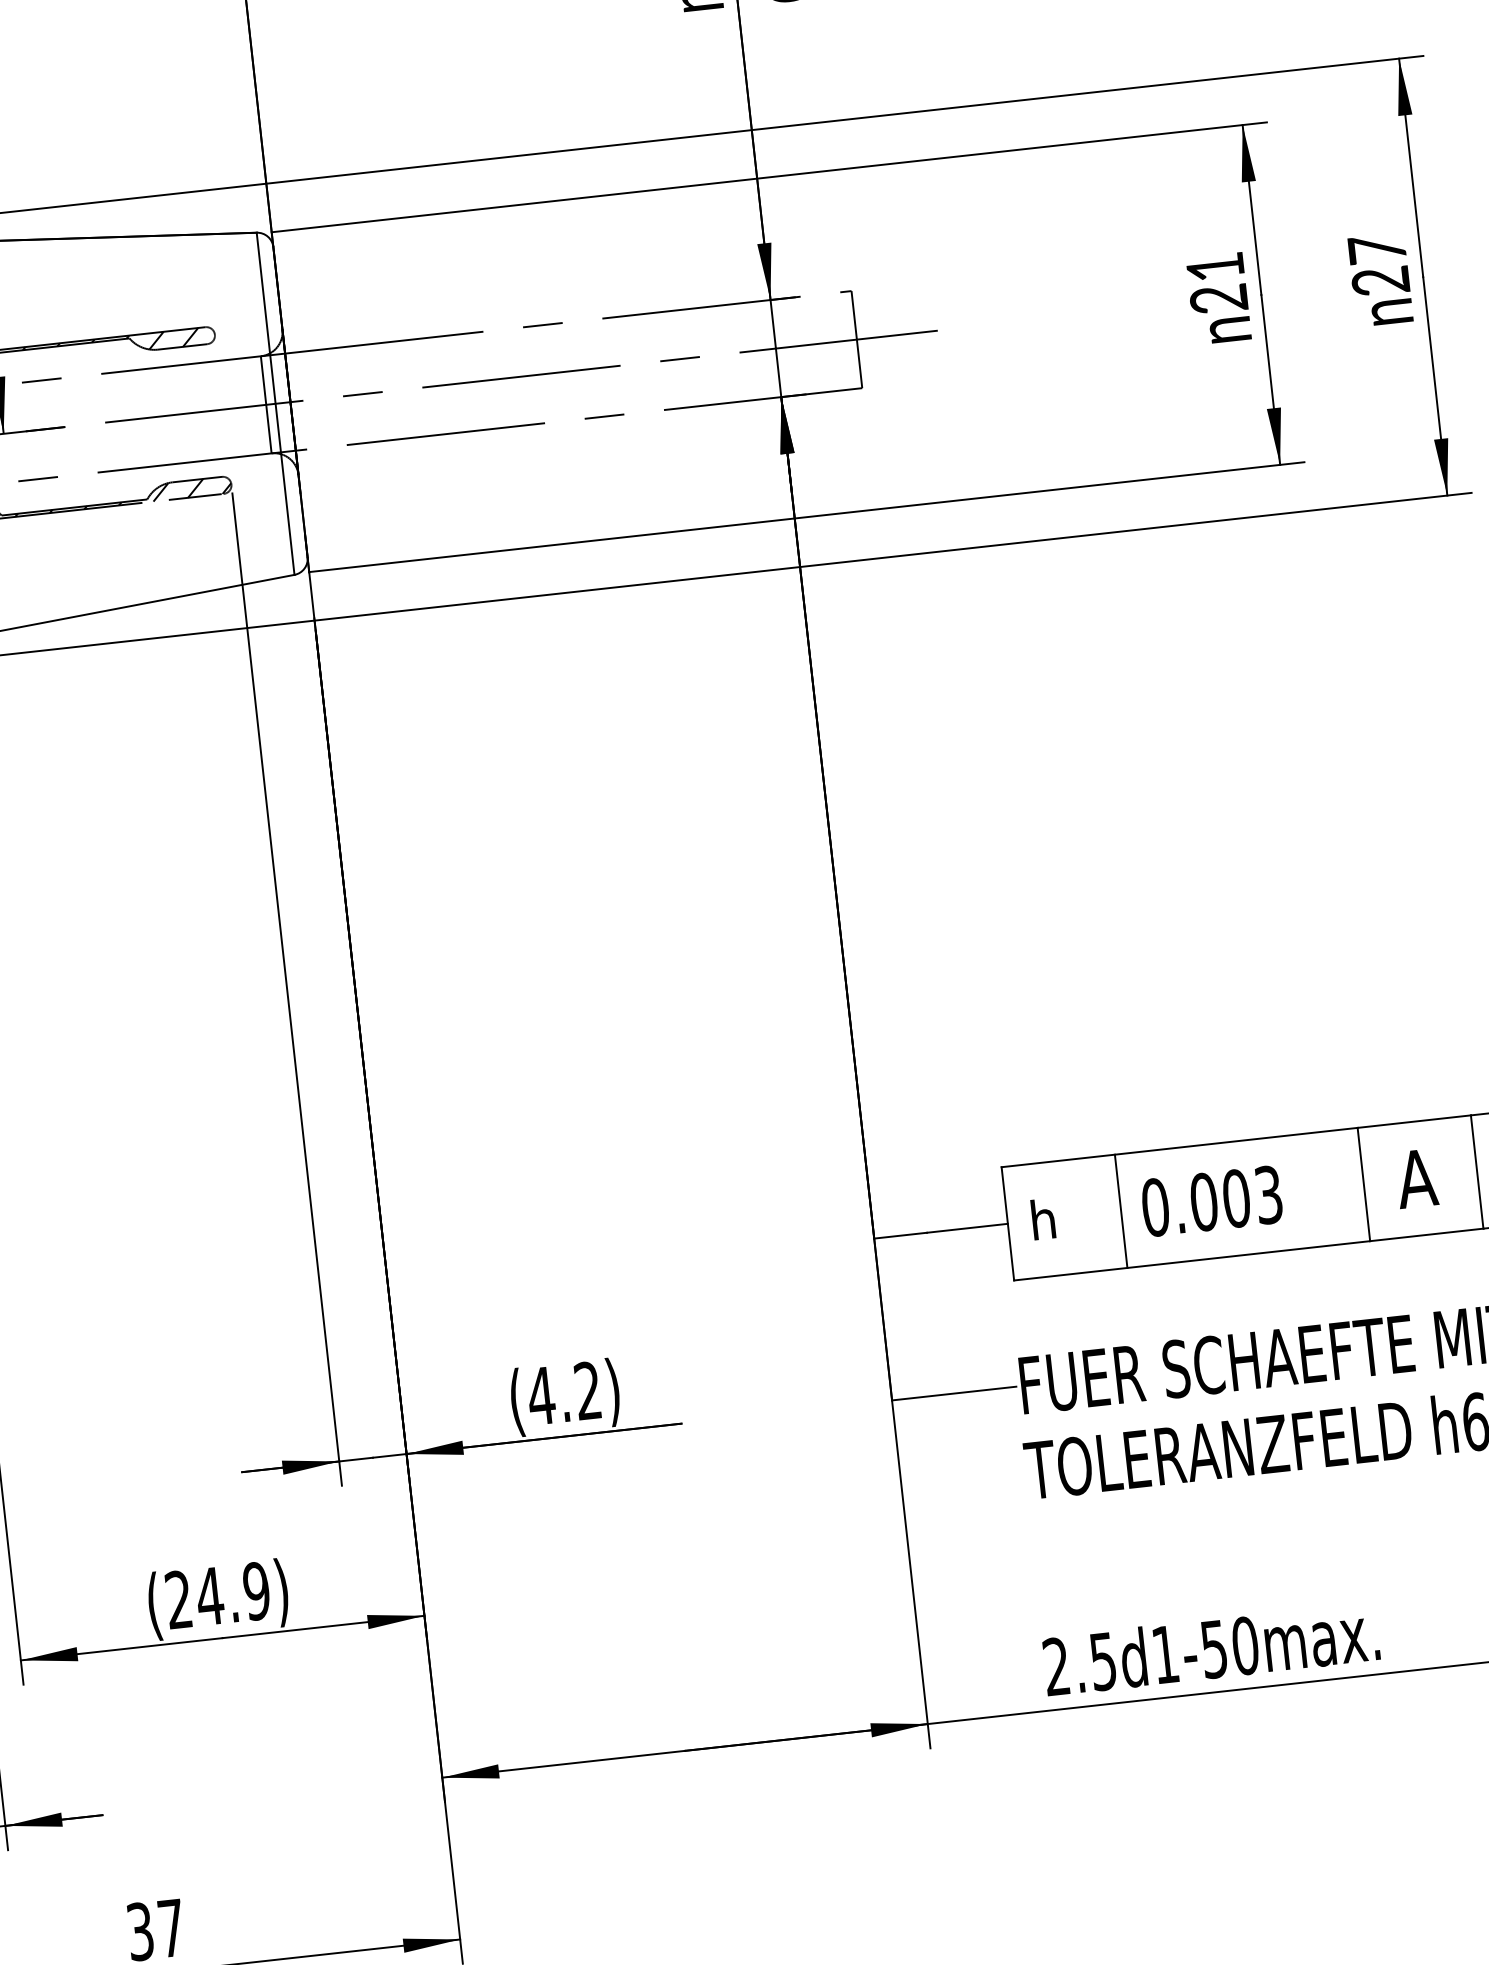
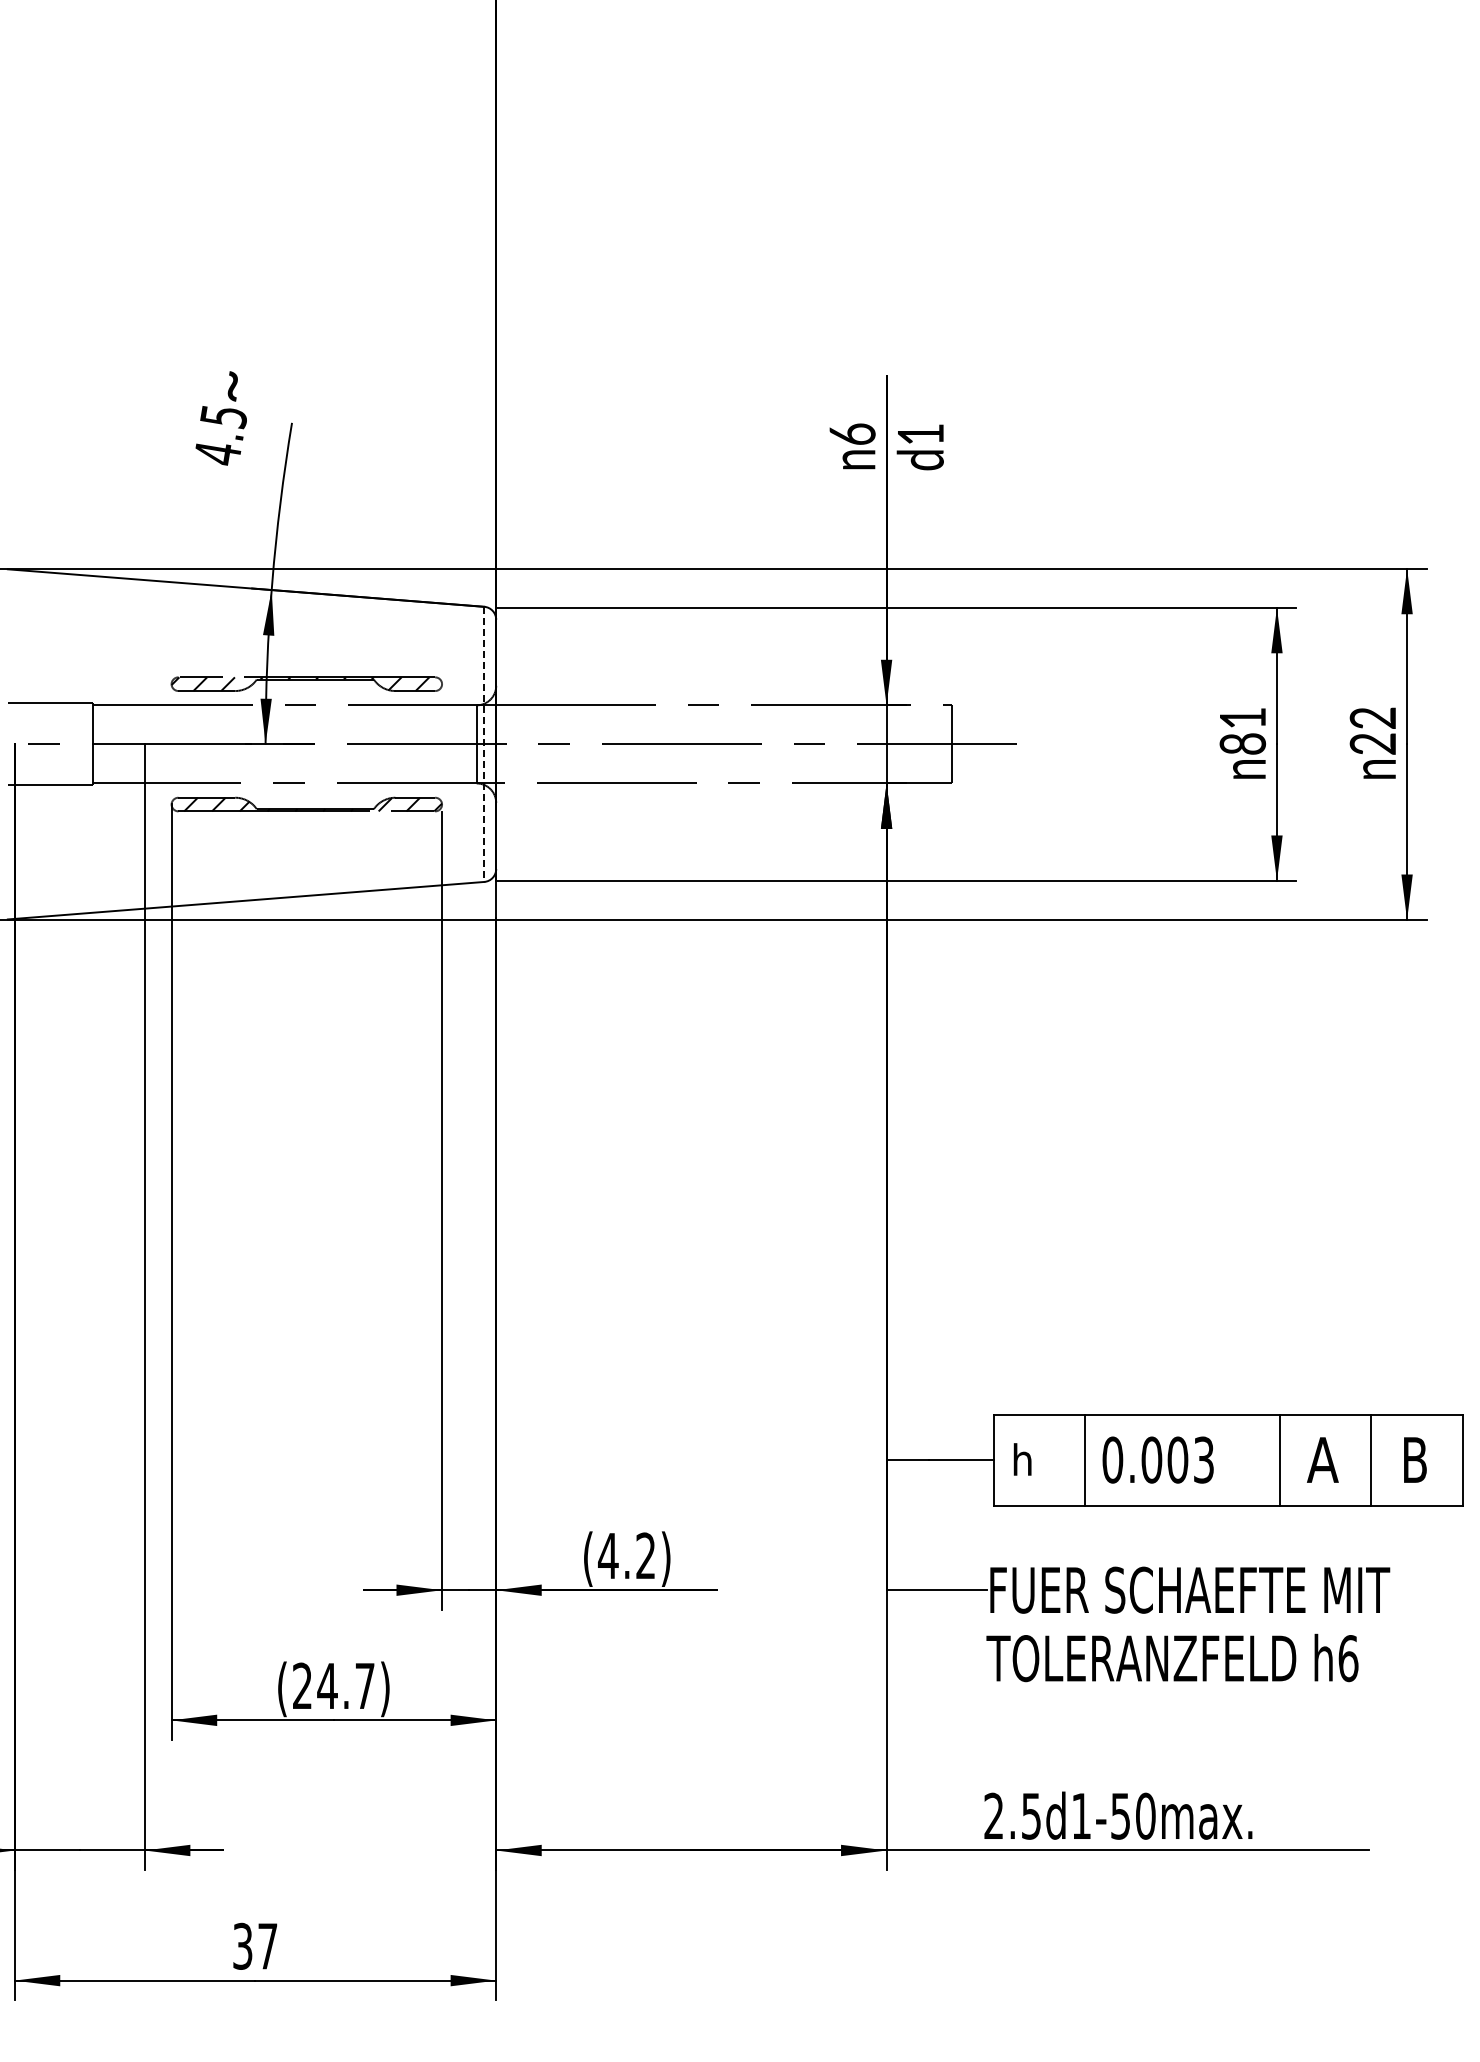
text: (1376, 248) -> (1372, 717), 27 -> 22
text: (1219, 298) -> (1243, 743), 21 -> 81
line: (275, 403) -> (484, 744), solid -> dashed
text: (255, 1590) -> (364, 1685), (24.9) -> (24.7)

